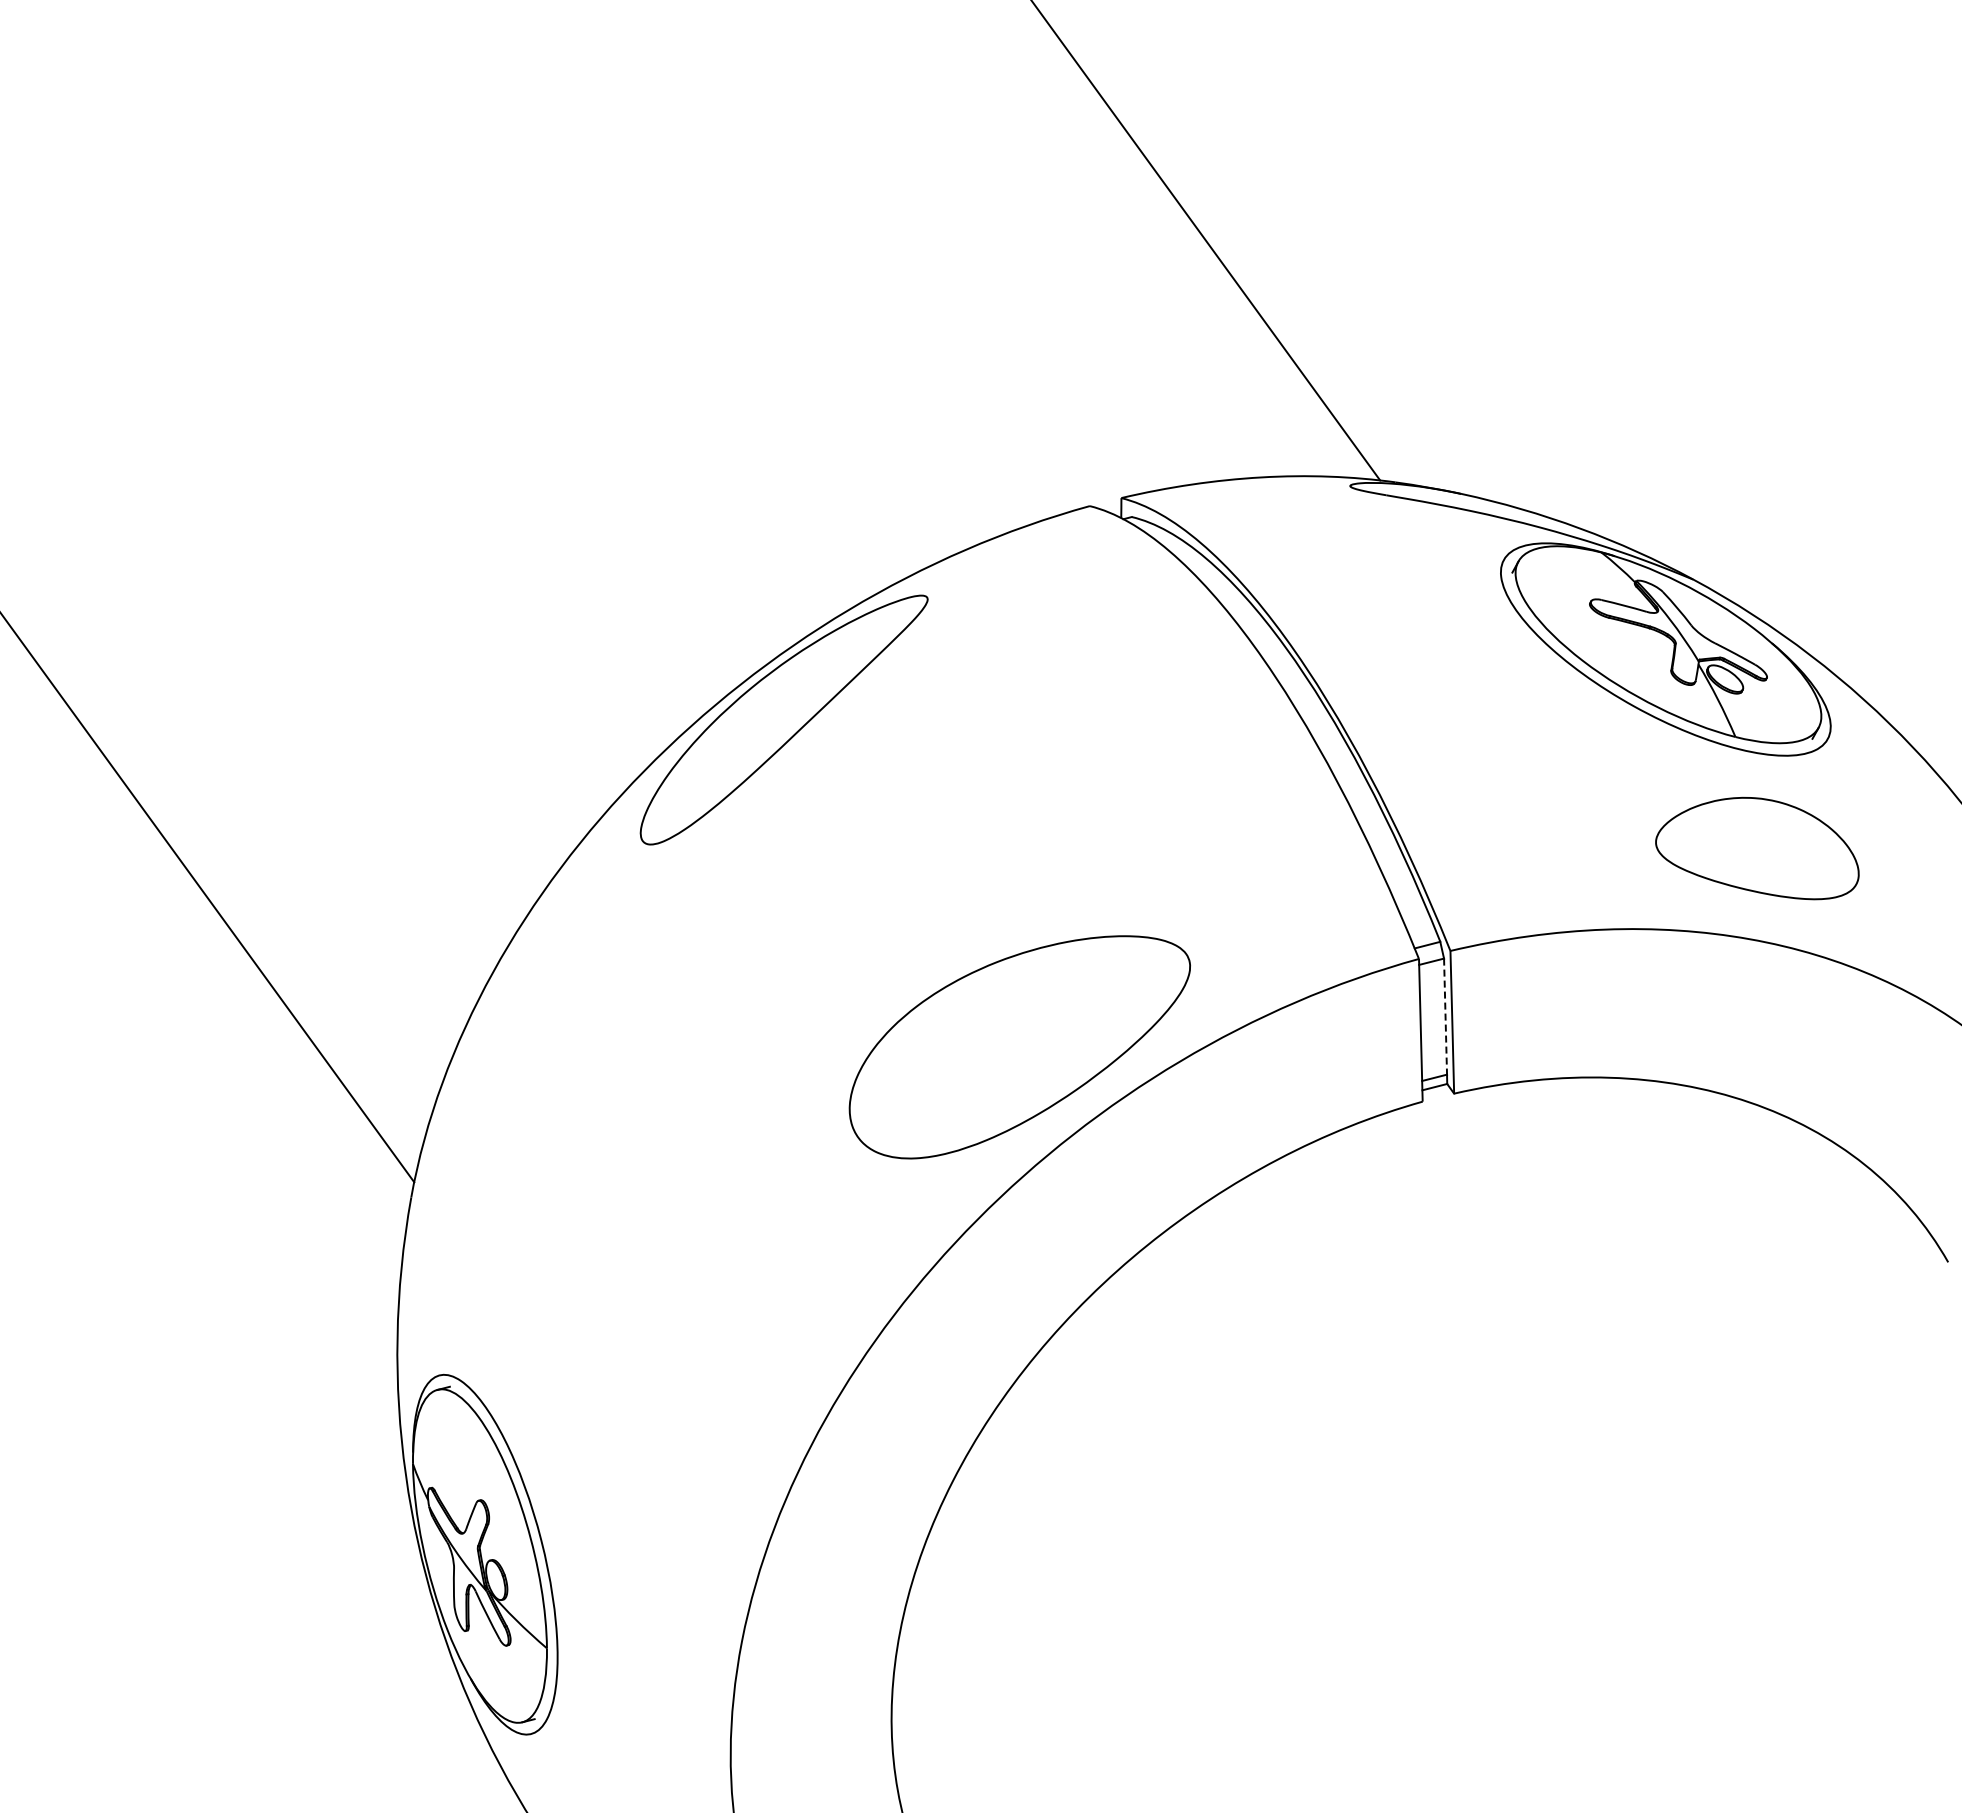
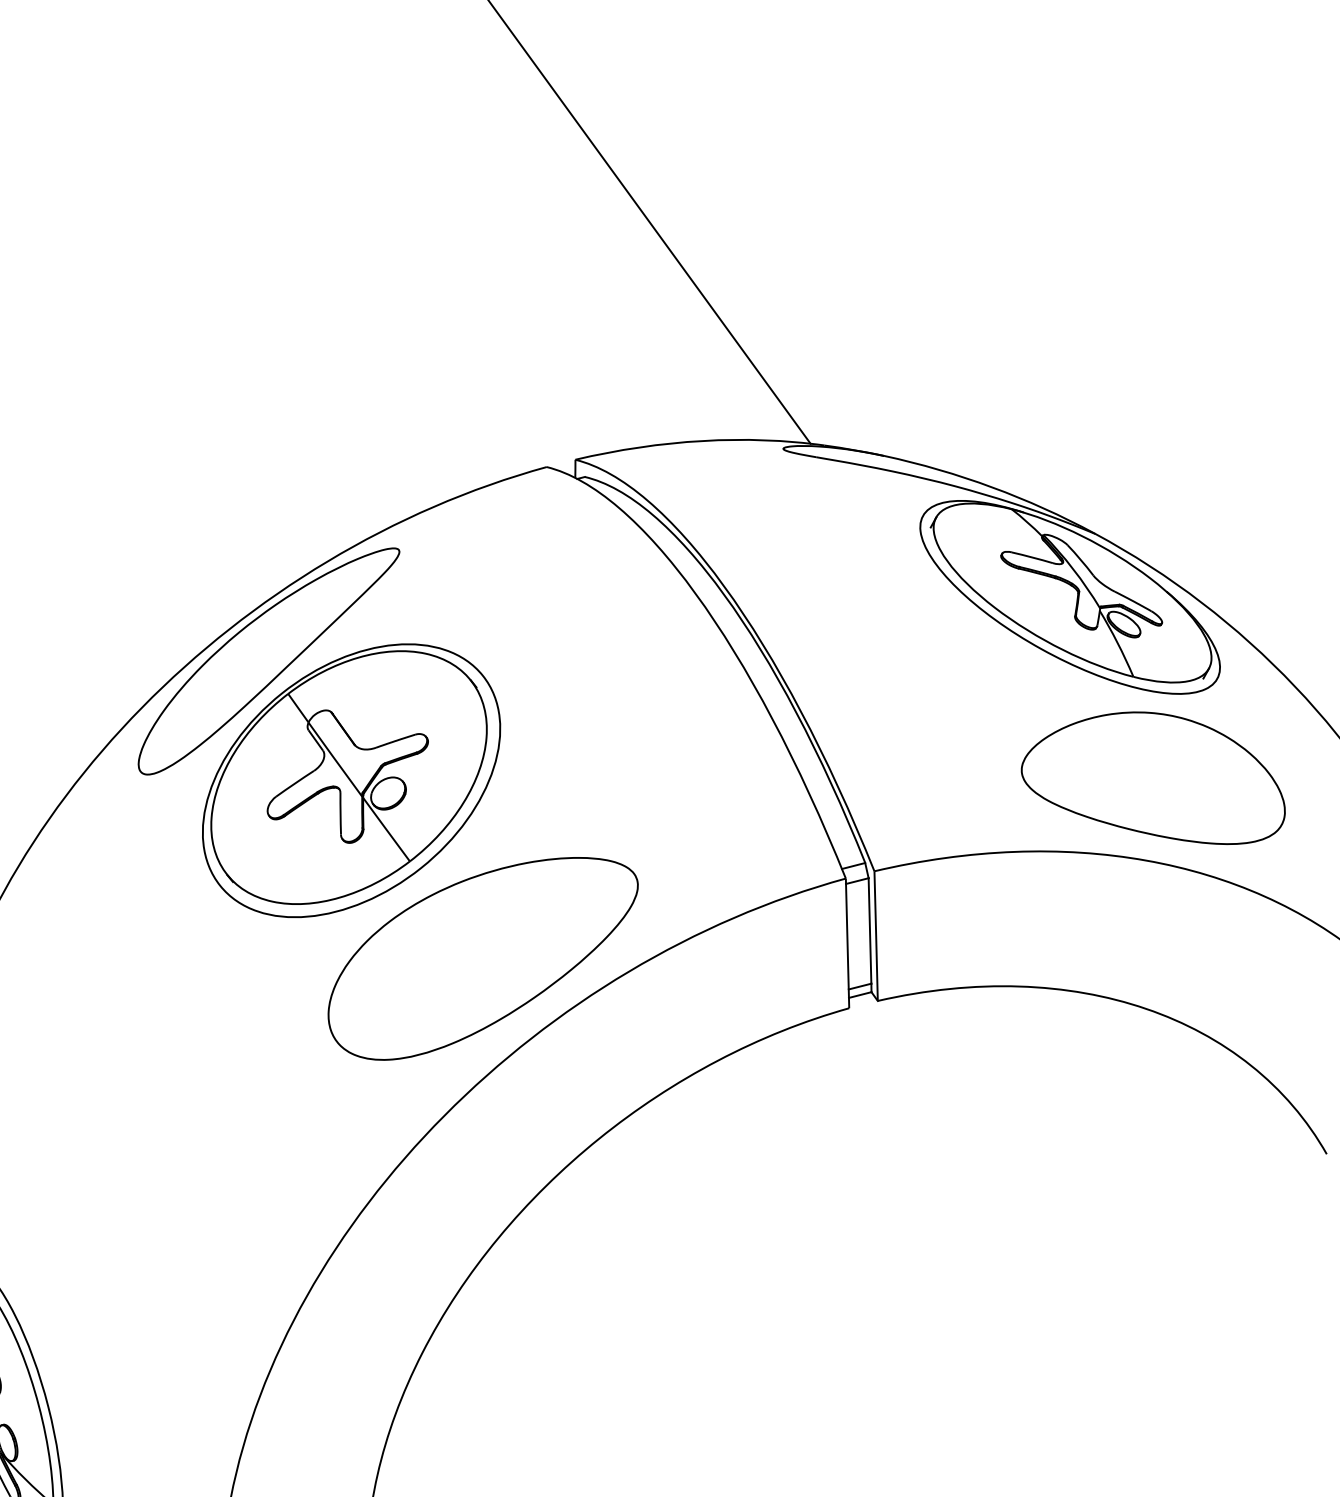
part: (1757, 848) -> (1153, 778), size x1.43
part: (874, 851) -> (351, 780), added
line: (1445, 1017) -> (869, 931), dashed -> solid

